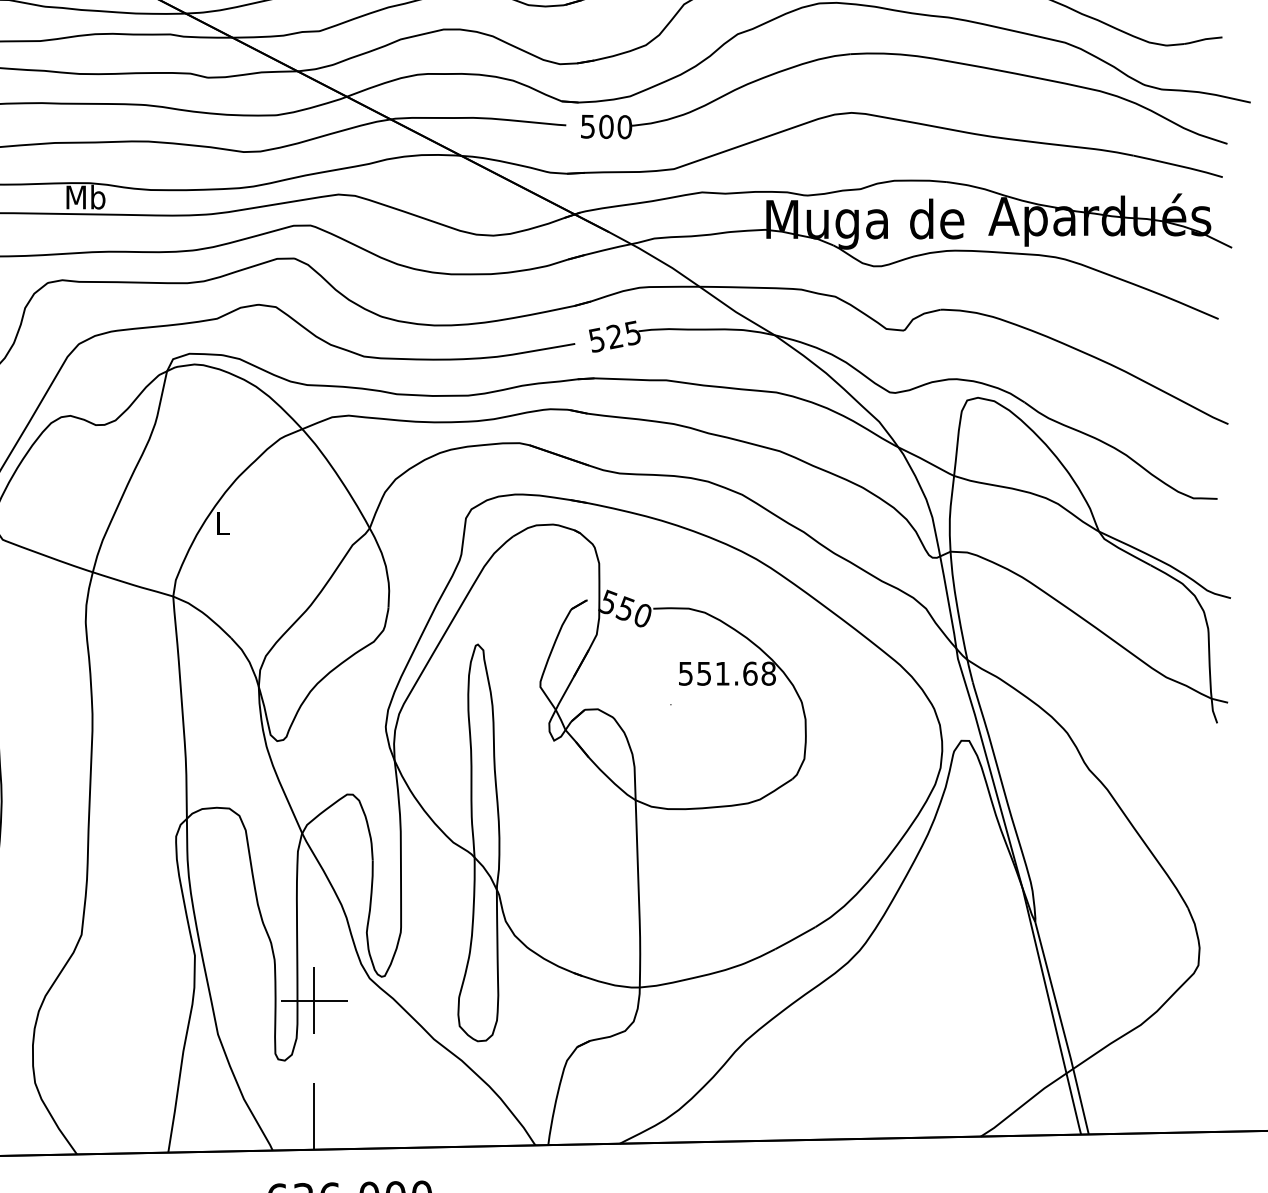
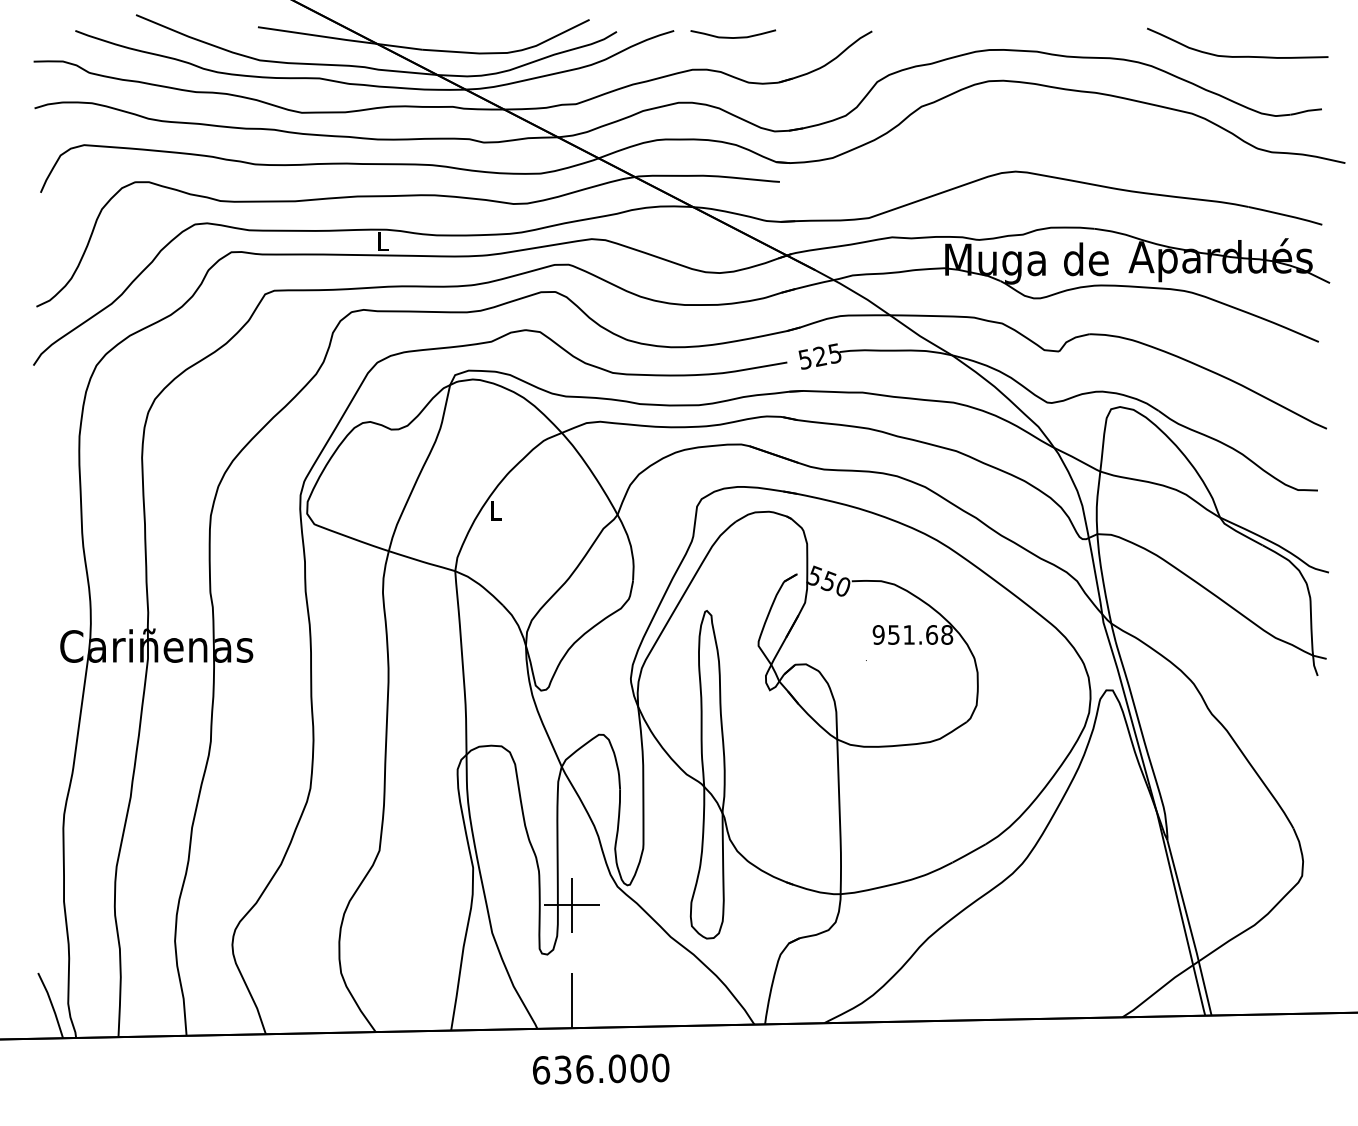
part: (909, 57) -> (1063, 125), removed
text: (86, 197) -> (383, 241), Mb -> L
text: (685, 673) -> (878, 634), 551.68 -> 951.68

